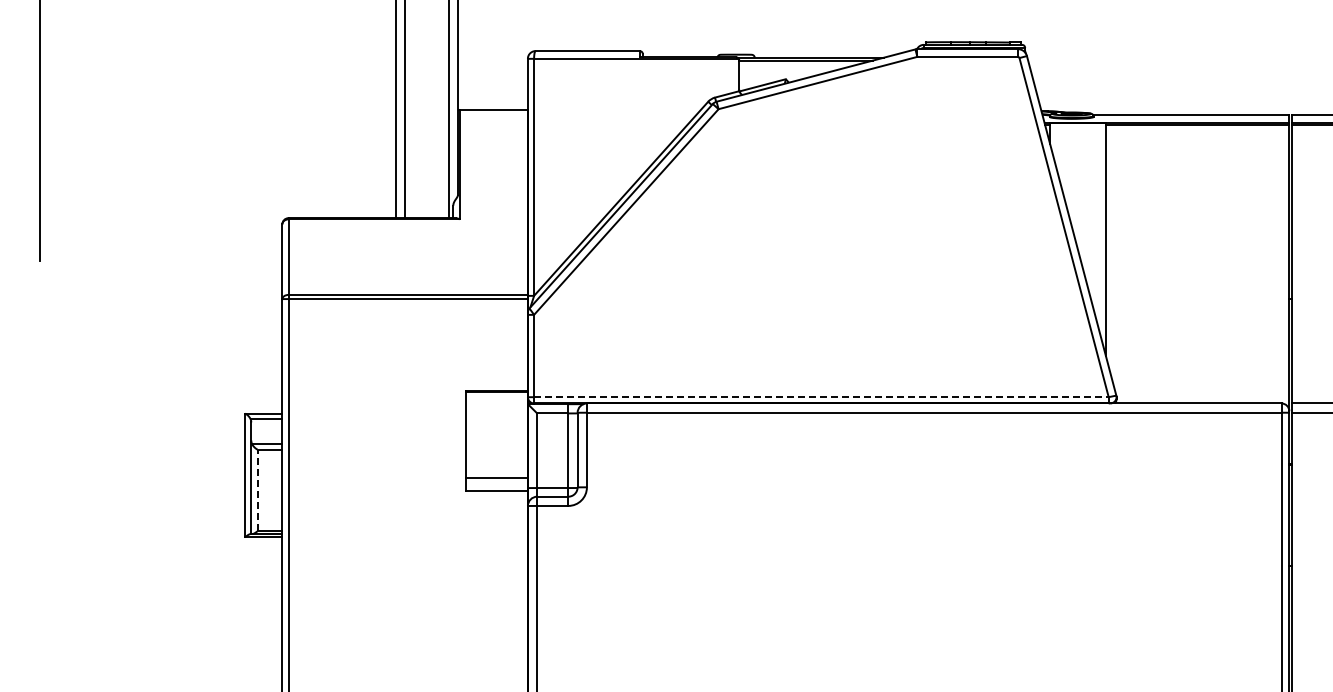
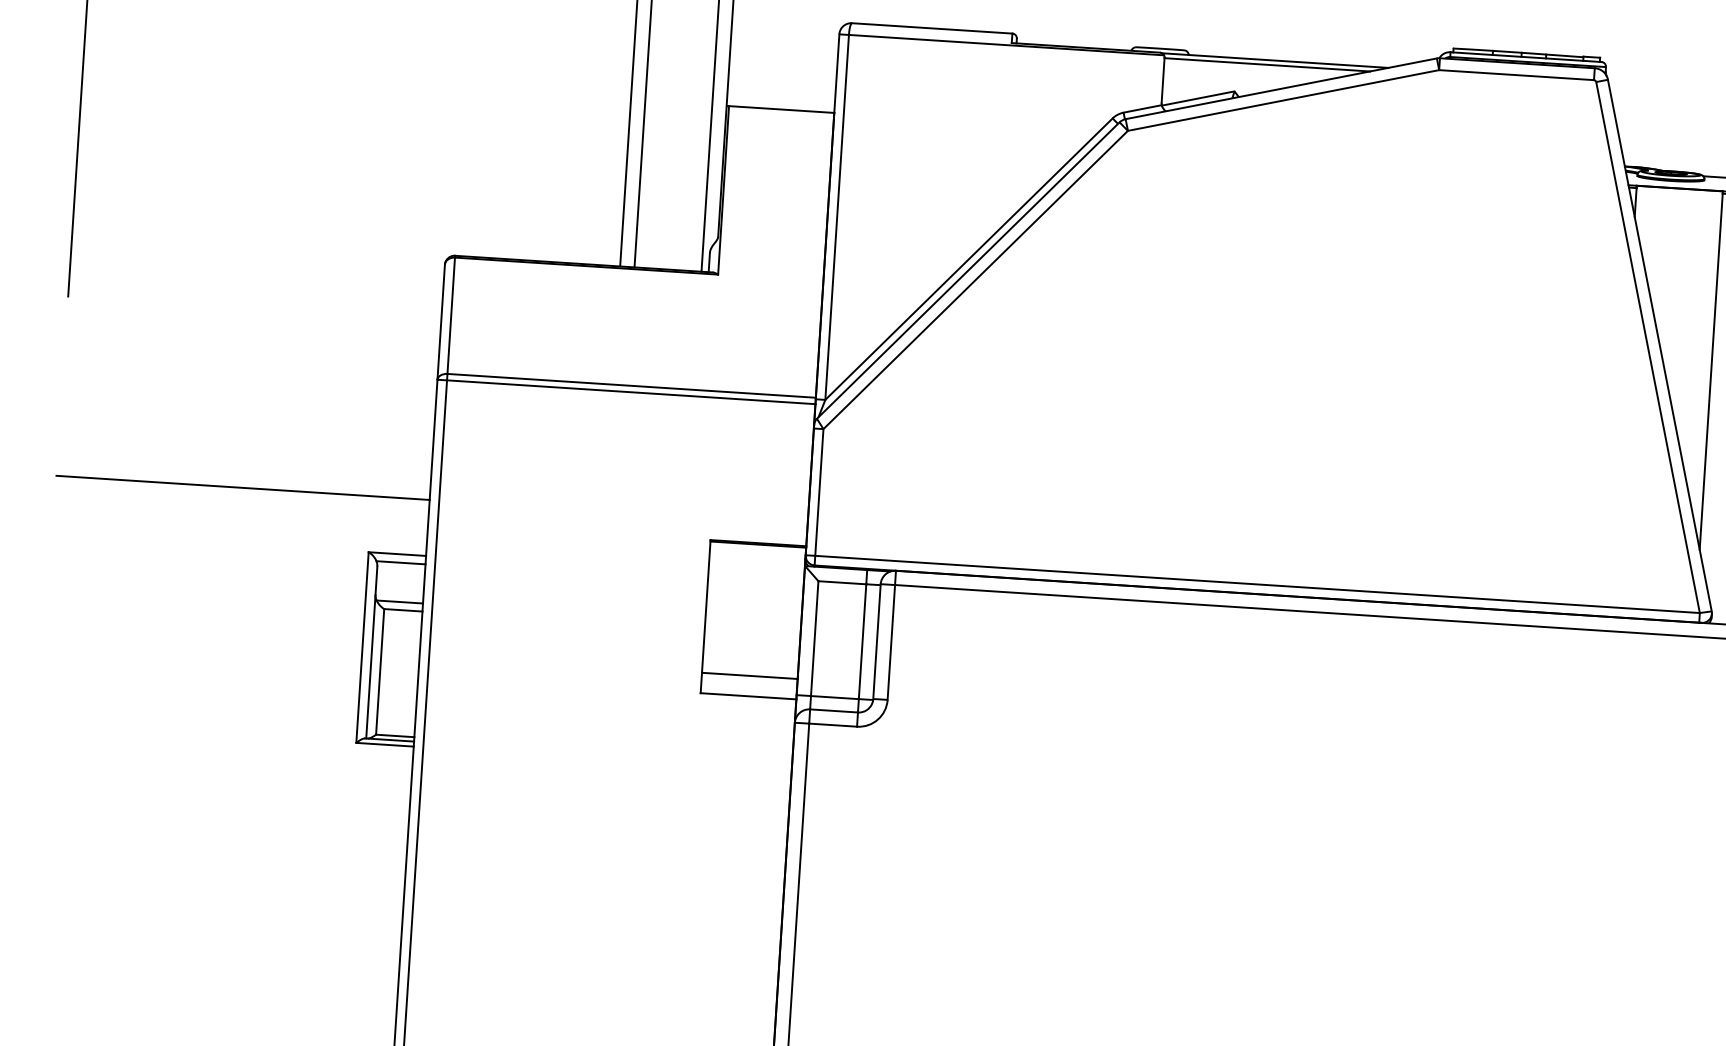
line: (160, 377) -> (242, 488), added
line: (821, 397) -> (1257, 584), dashed -> solid
line: (257, 490) -> (380, 671), dashed -> solid

